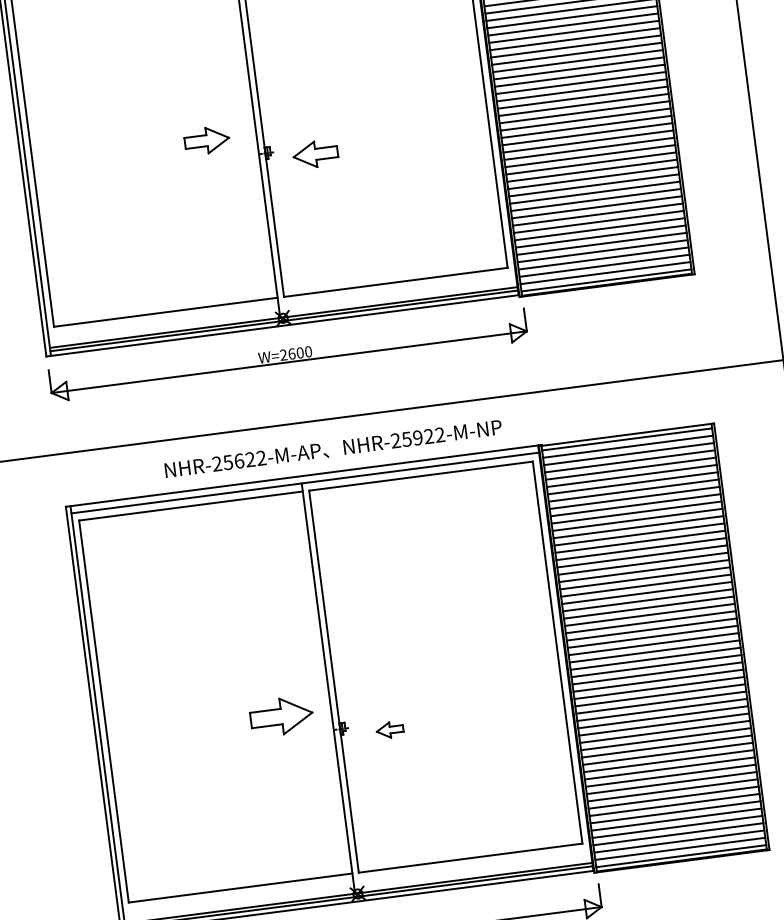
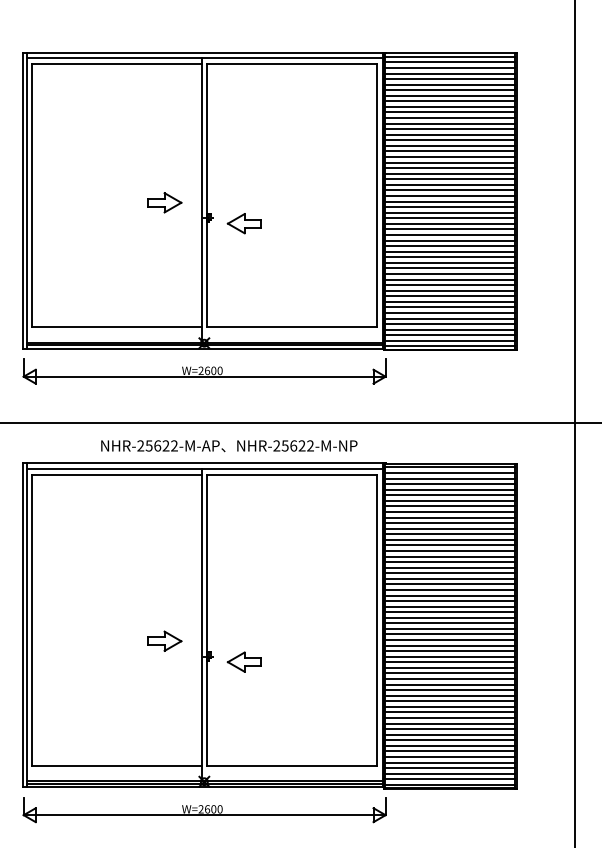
text: (417, 437) -> (293, 445), NHR-25922-M-NP -> NHR-25622-M-NP
part: (281, 715) -> (164, 640), size x0.71
part: (388, 729) -> (243, 661), size x1.67

